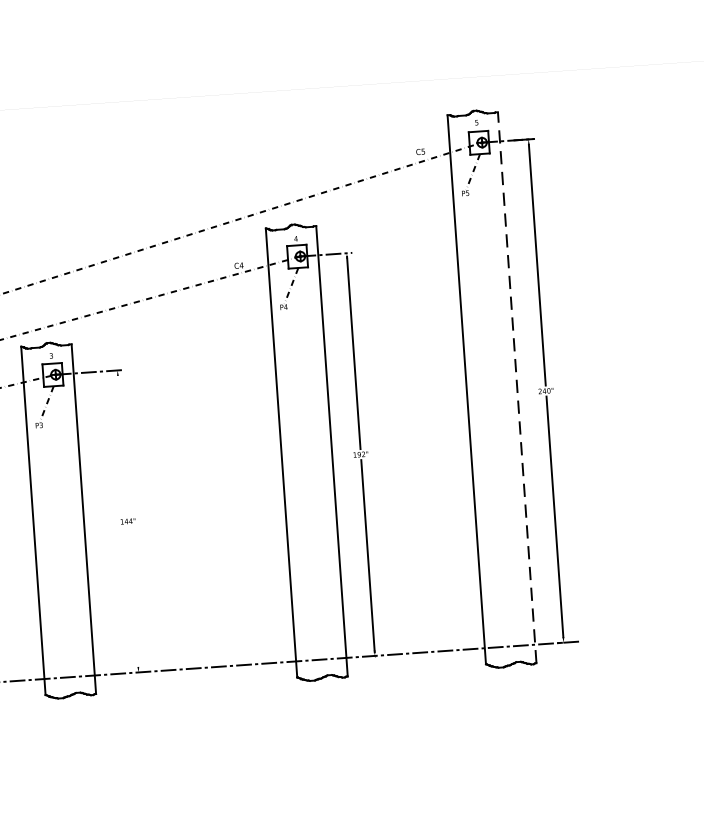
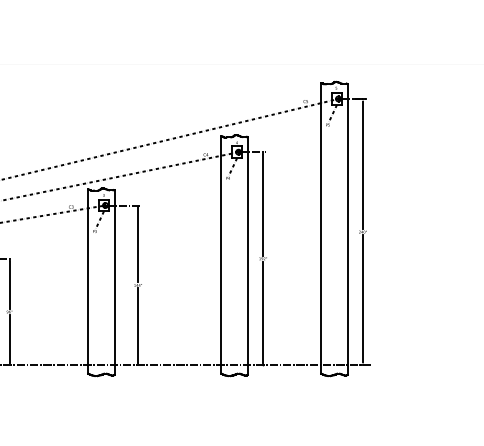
line: (516, 388) -> (347, 229), dashed -> solid
line: (123, 444) -> (138, 244), added
line: (134, 597) -> (138, 325), added

